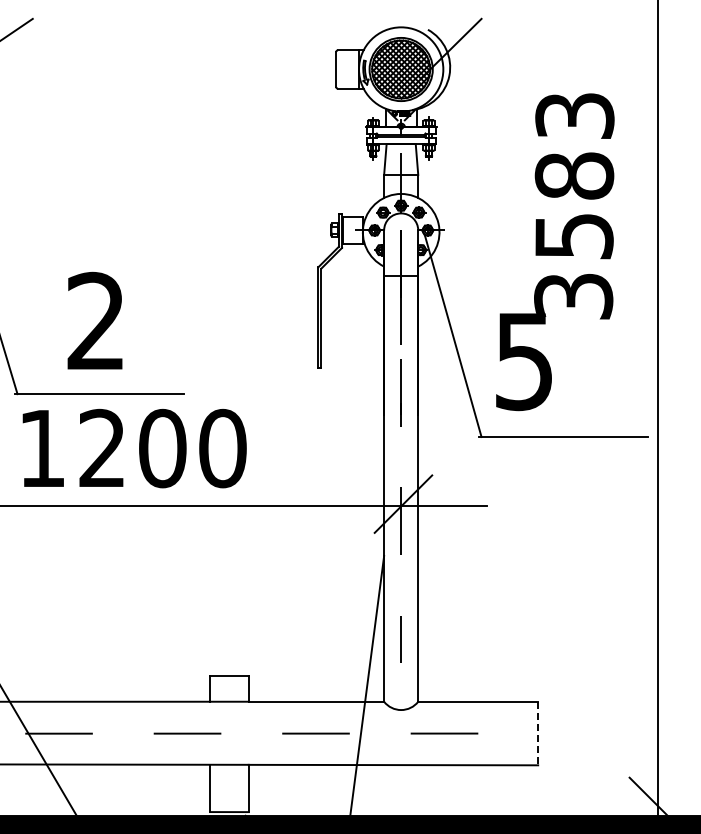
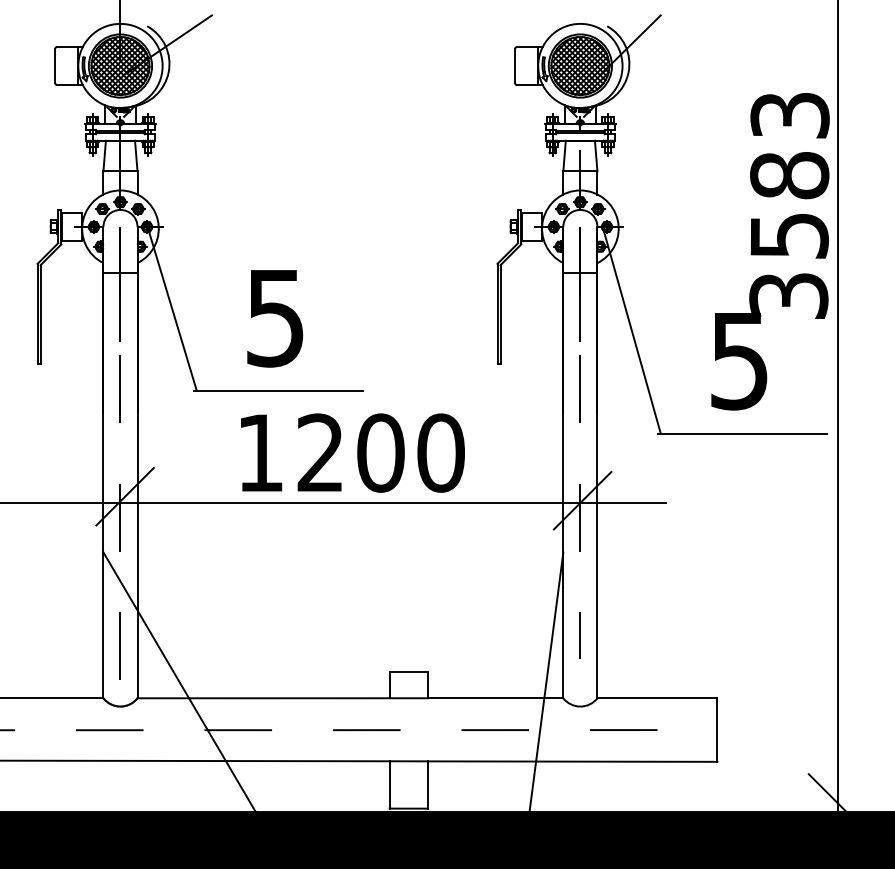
text: (555, 251) -> (770, 251), moved
text: (95, 320) -> (274, 317), 2 -> 5
text: (134, 447) -> (352, 452), moved
line: (538, 733) -> (717, 730), dashed -> solid

